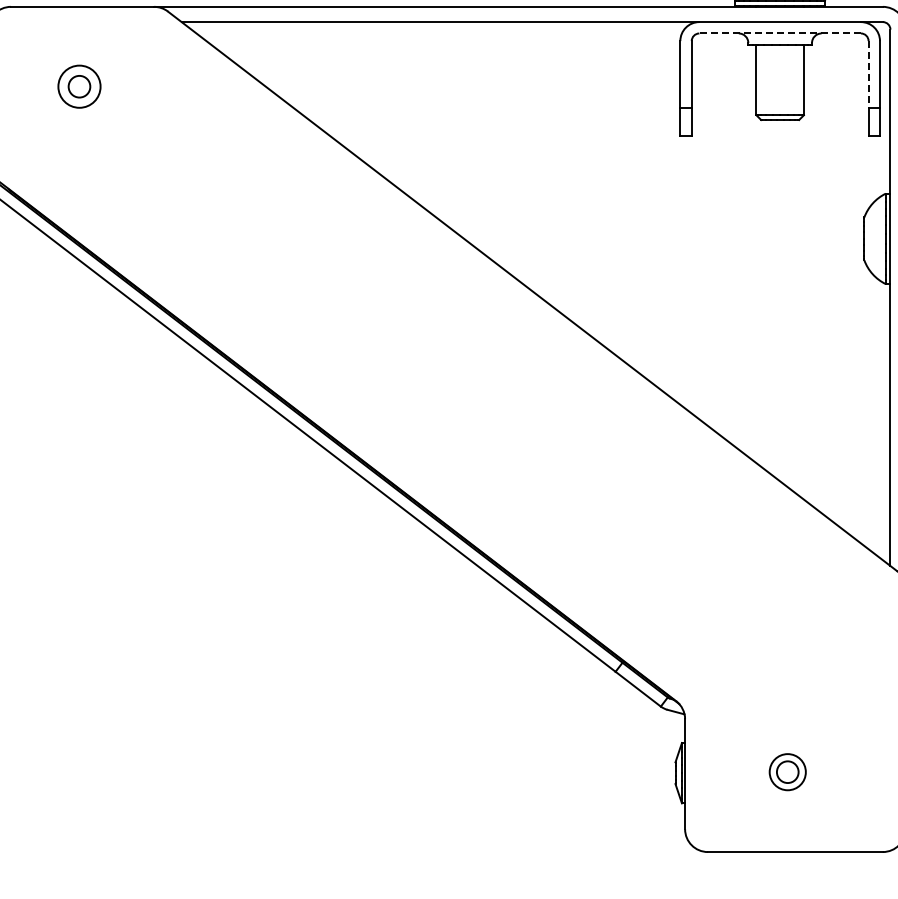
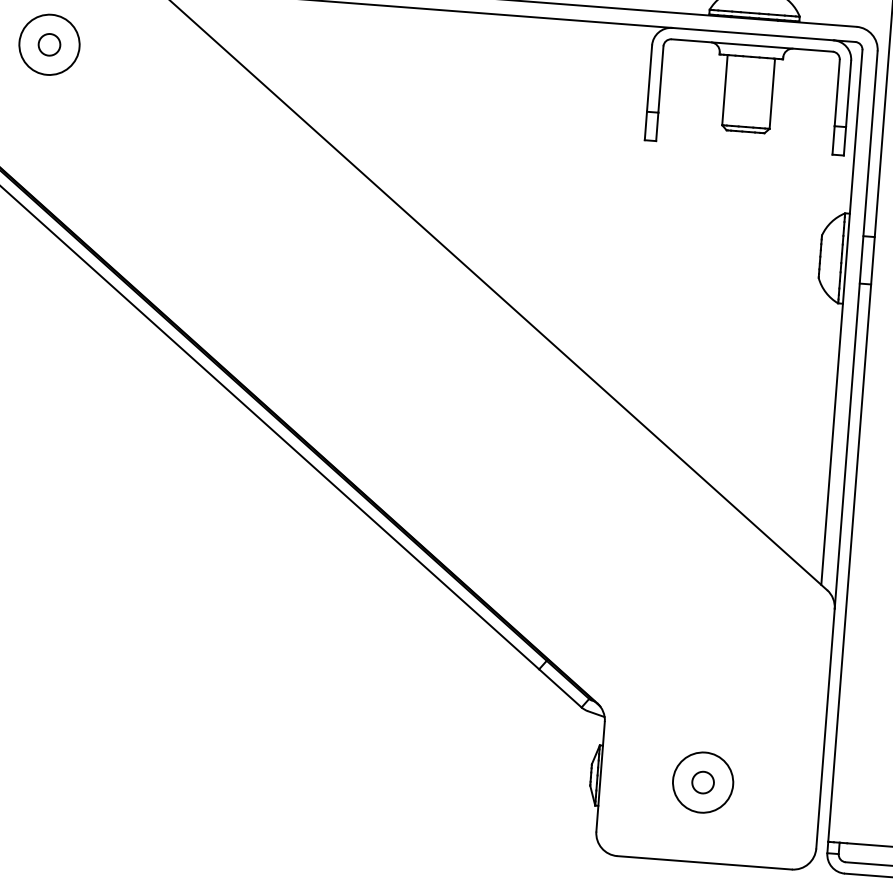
line: (780, 33) -> (752, 45), dashed -> solid
line: (868, 74) -> (837, 93), dashed -> solid
circle: (79, 86) -> (49, 44), size x1.43
circle: (787, 772) -> (702, 782), size x1.67

